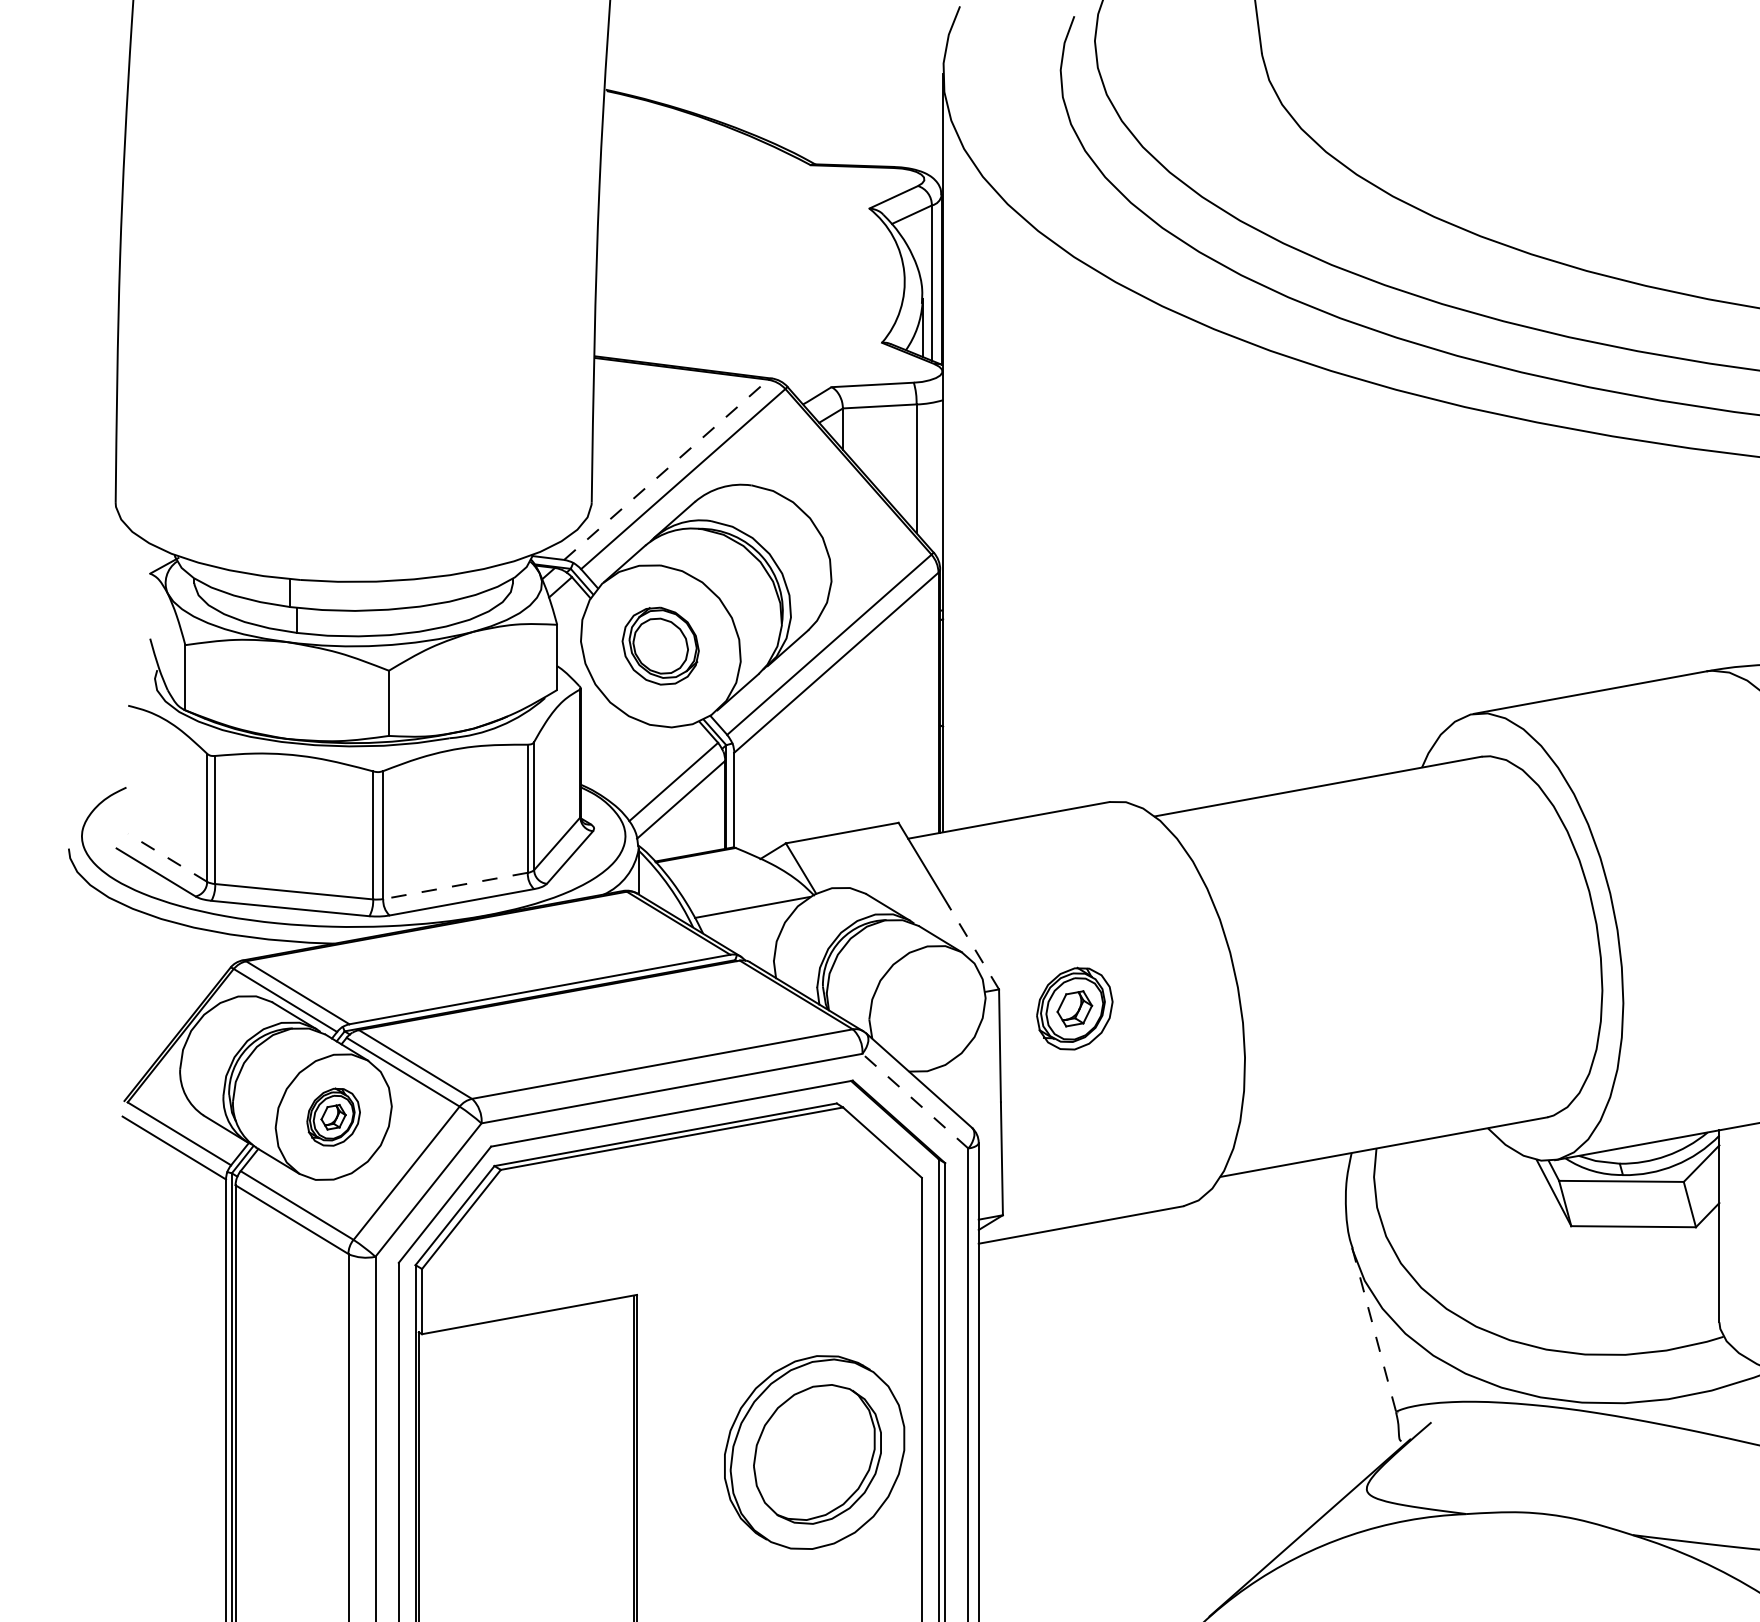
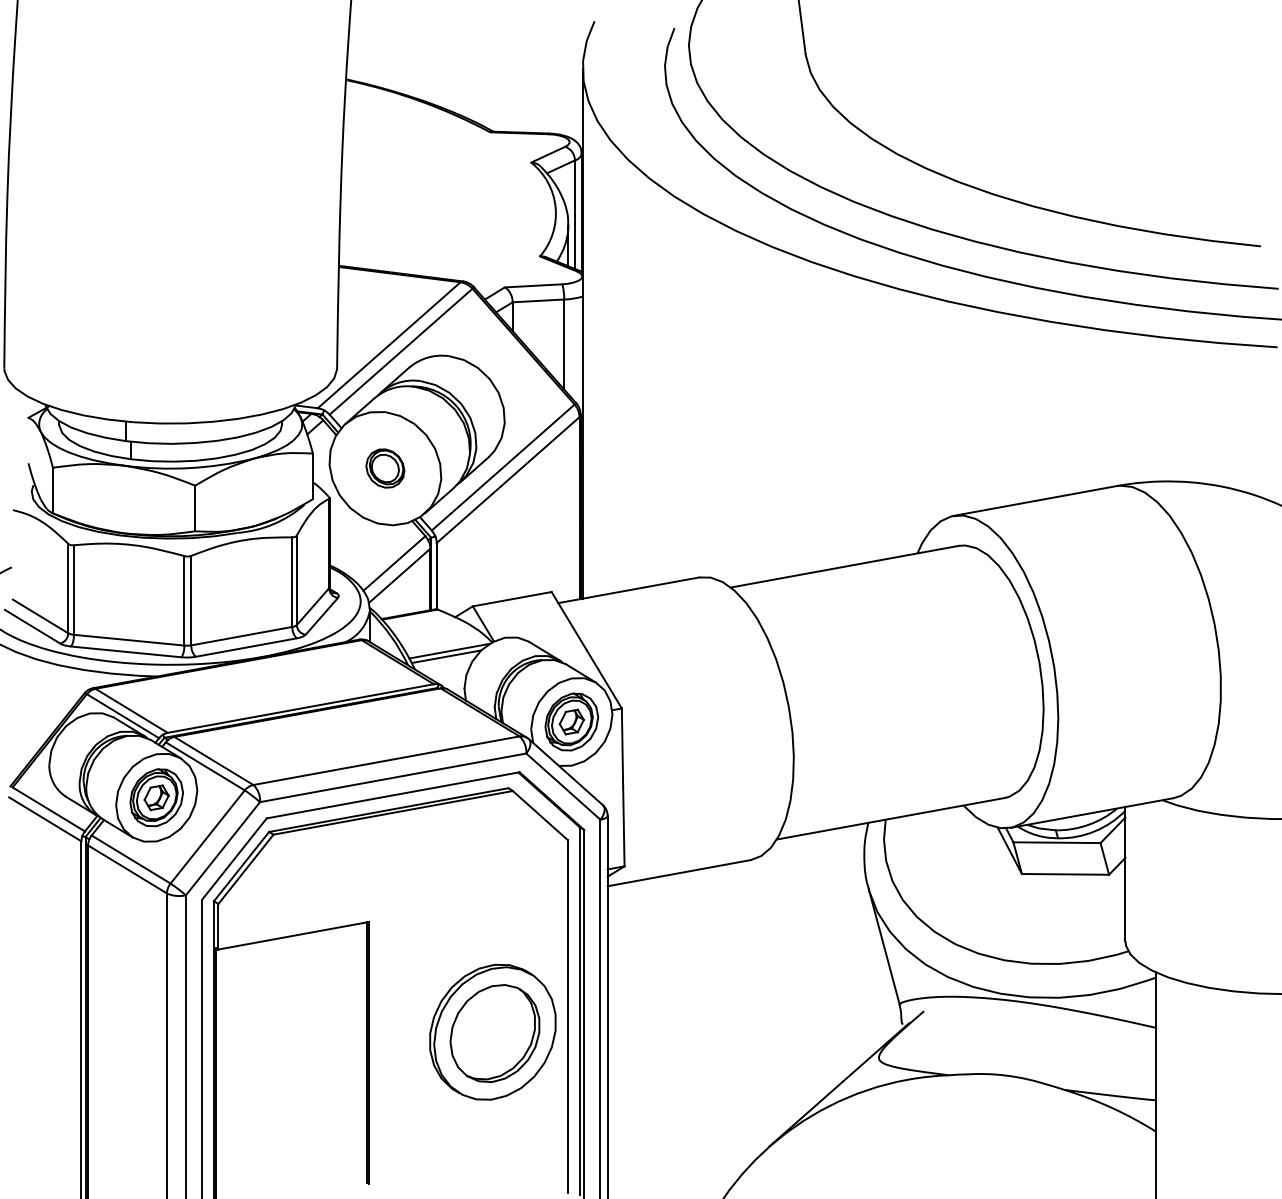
line: (666, 468) -> (389, 344), dashed -> solid
part: (660, 646) -> (385, 468), size x0.71
line: (167, 857) -> (40, 616), dashed -> solid
line: (454, 886) -> (241, 636), dashed -> solid
line: (748, 915) -> (446, 656), added
line: (974, 946) -> (604, 678), dashed -> solid
part: (1074, 1008) -> (571, 721), moved
line: (915, 1101) -> (563, 786), dashed -> solid
part: (333, 1116) -> (156, 797), size x1.43
line: (1374, 1329) -> (884, 946), dashed -> solid

